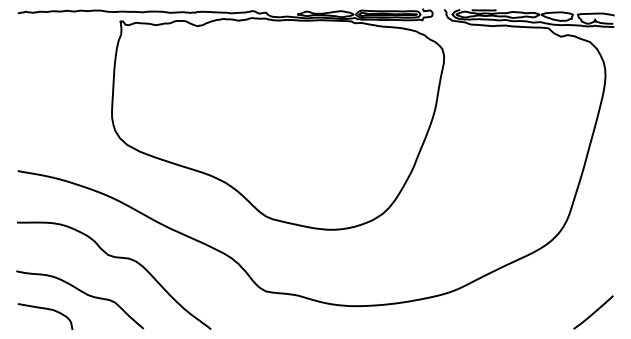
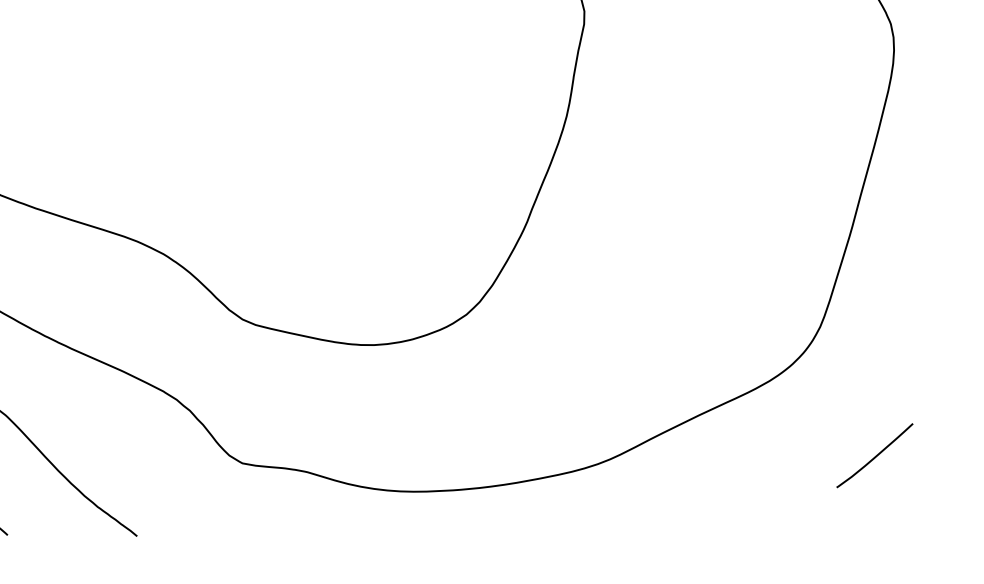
line: (593, 312) -> (874, 455), moved

